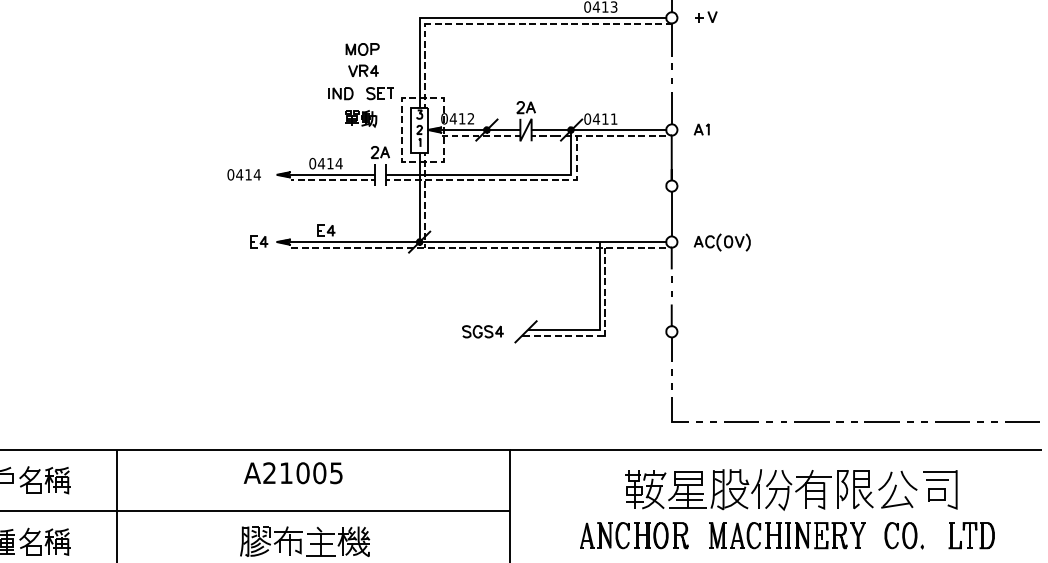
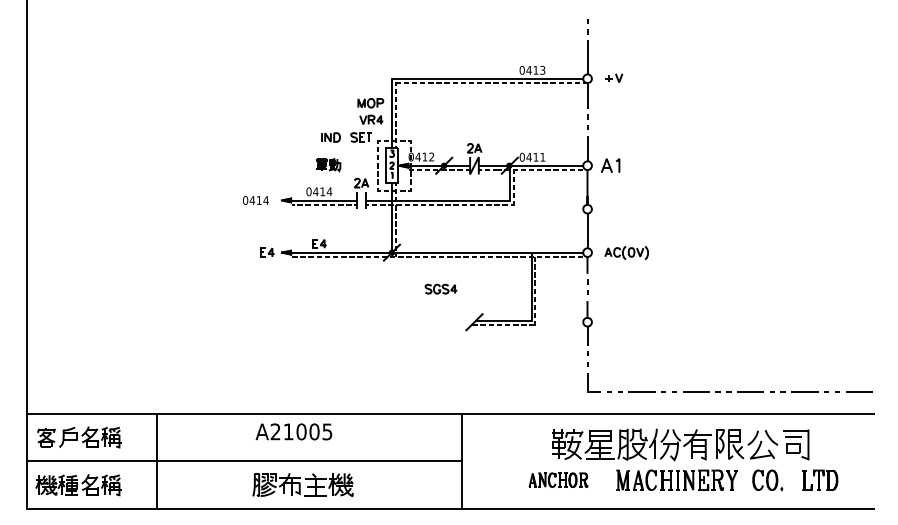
part: (362, 60) -> (370, 111), moved
part: (360, 119) -> (328, 165), moved
part: (701, 128) -> (610, 164), size x1.6
part: (482, 330) -> (440, 288), moved
part: (634, 534) -> (558, 479), size x0.7

